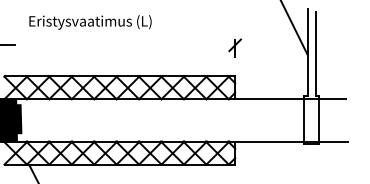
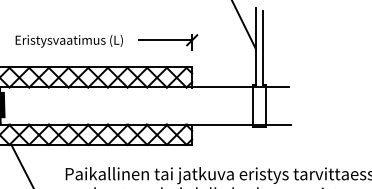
text: (89, 22) -> (68, 41), moved
line: (204, 45) -> (165, 40), added

